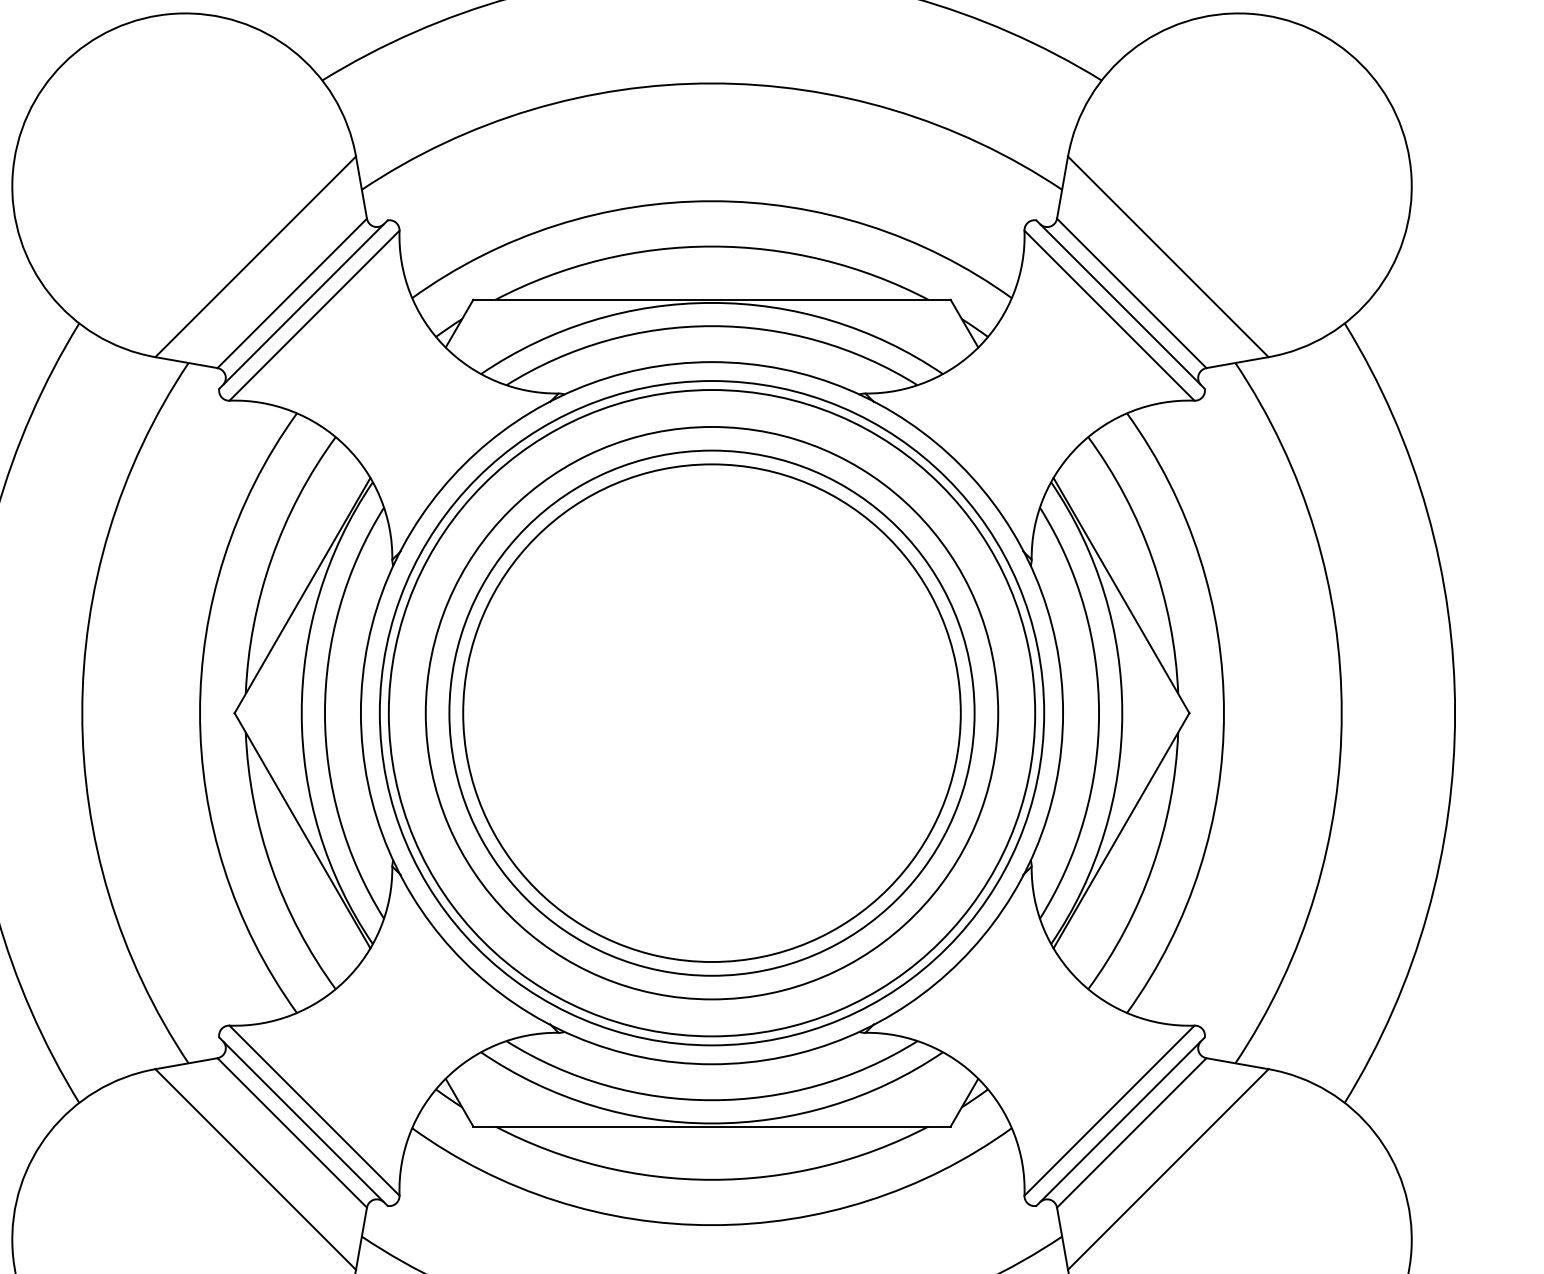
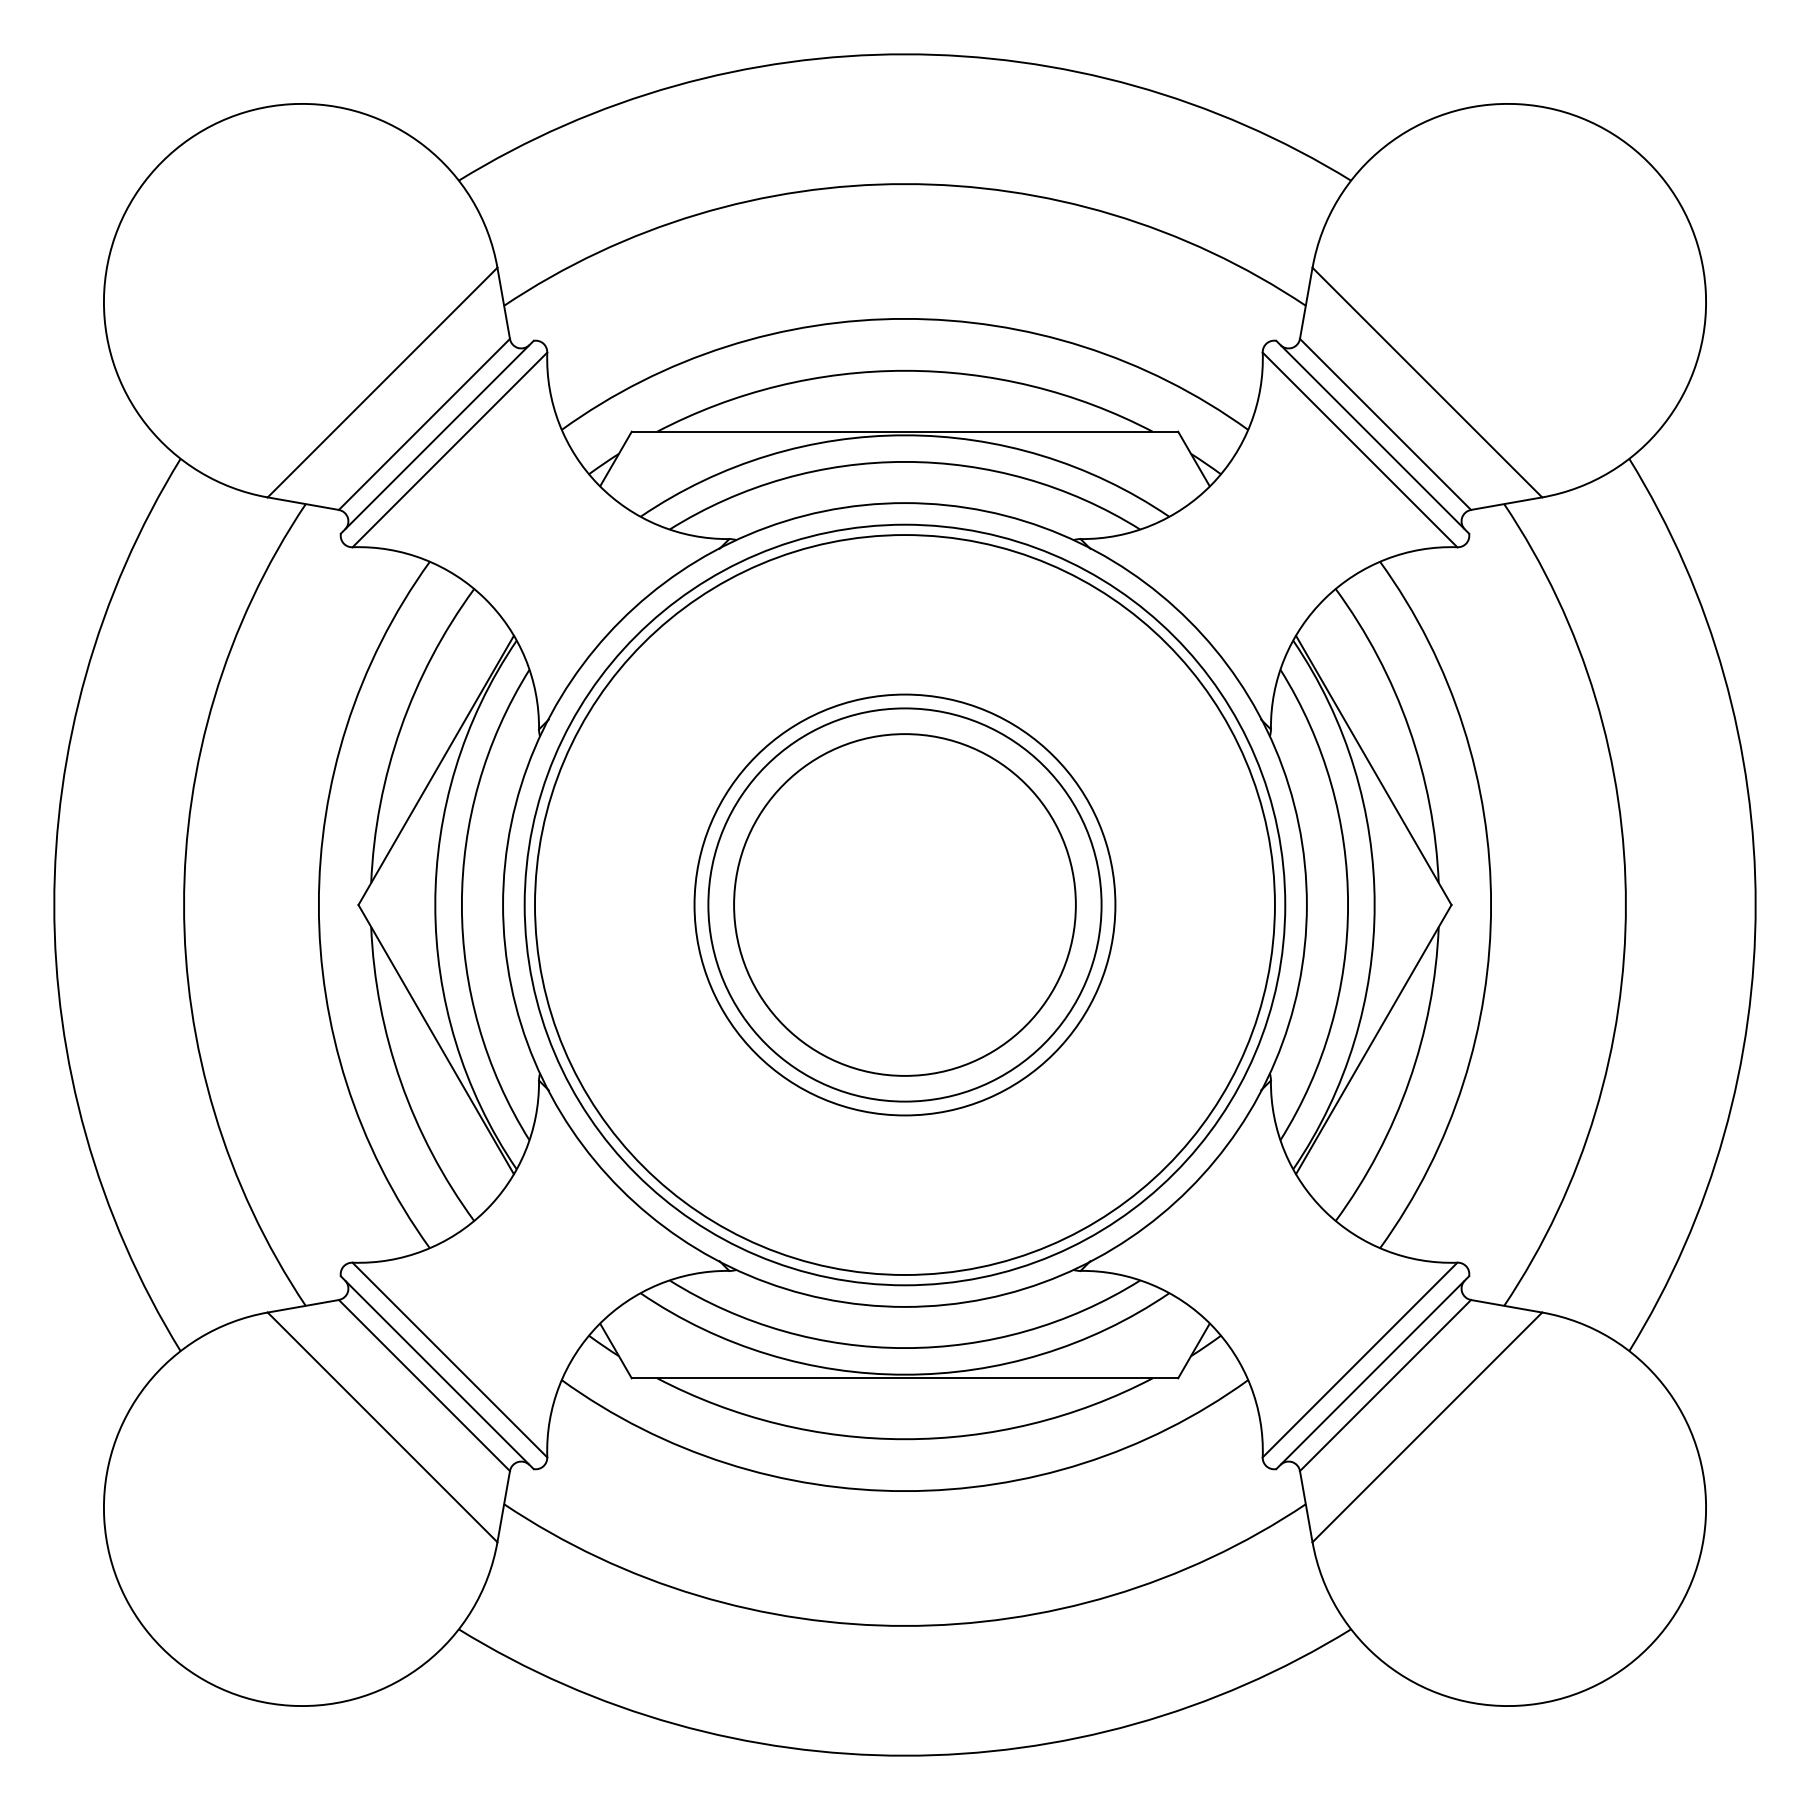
circle: (711, 712) -> (904, 904), size x0.6
circle: (711, 712) -> (904, 904), size x0.6
circle: (711, 712) -> (904, 904), size x0.7

